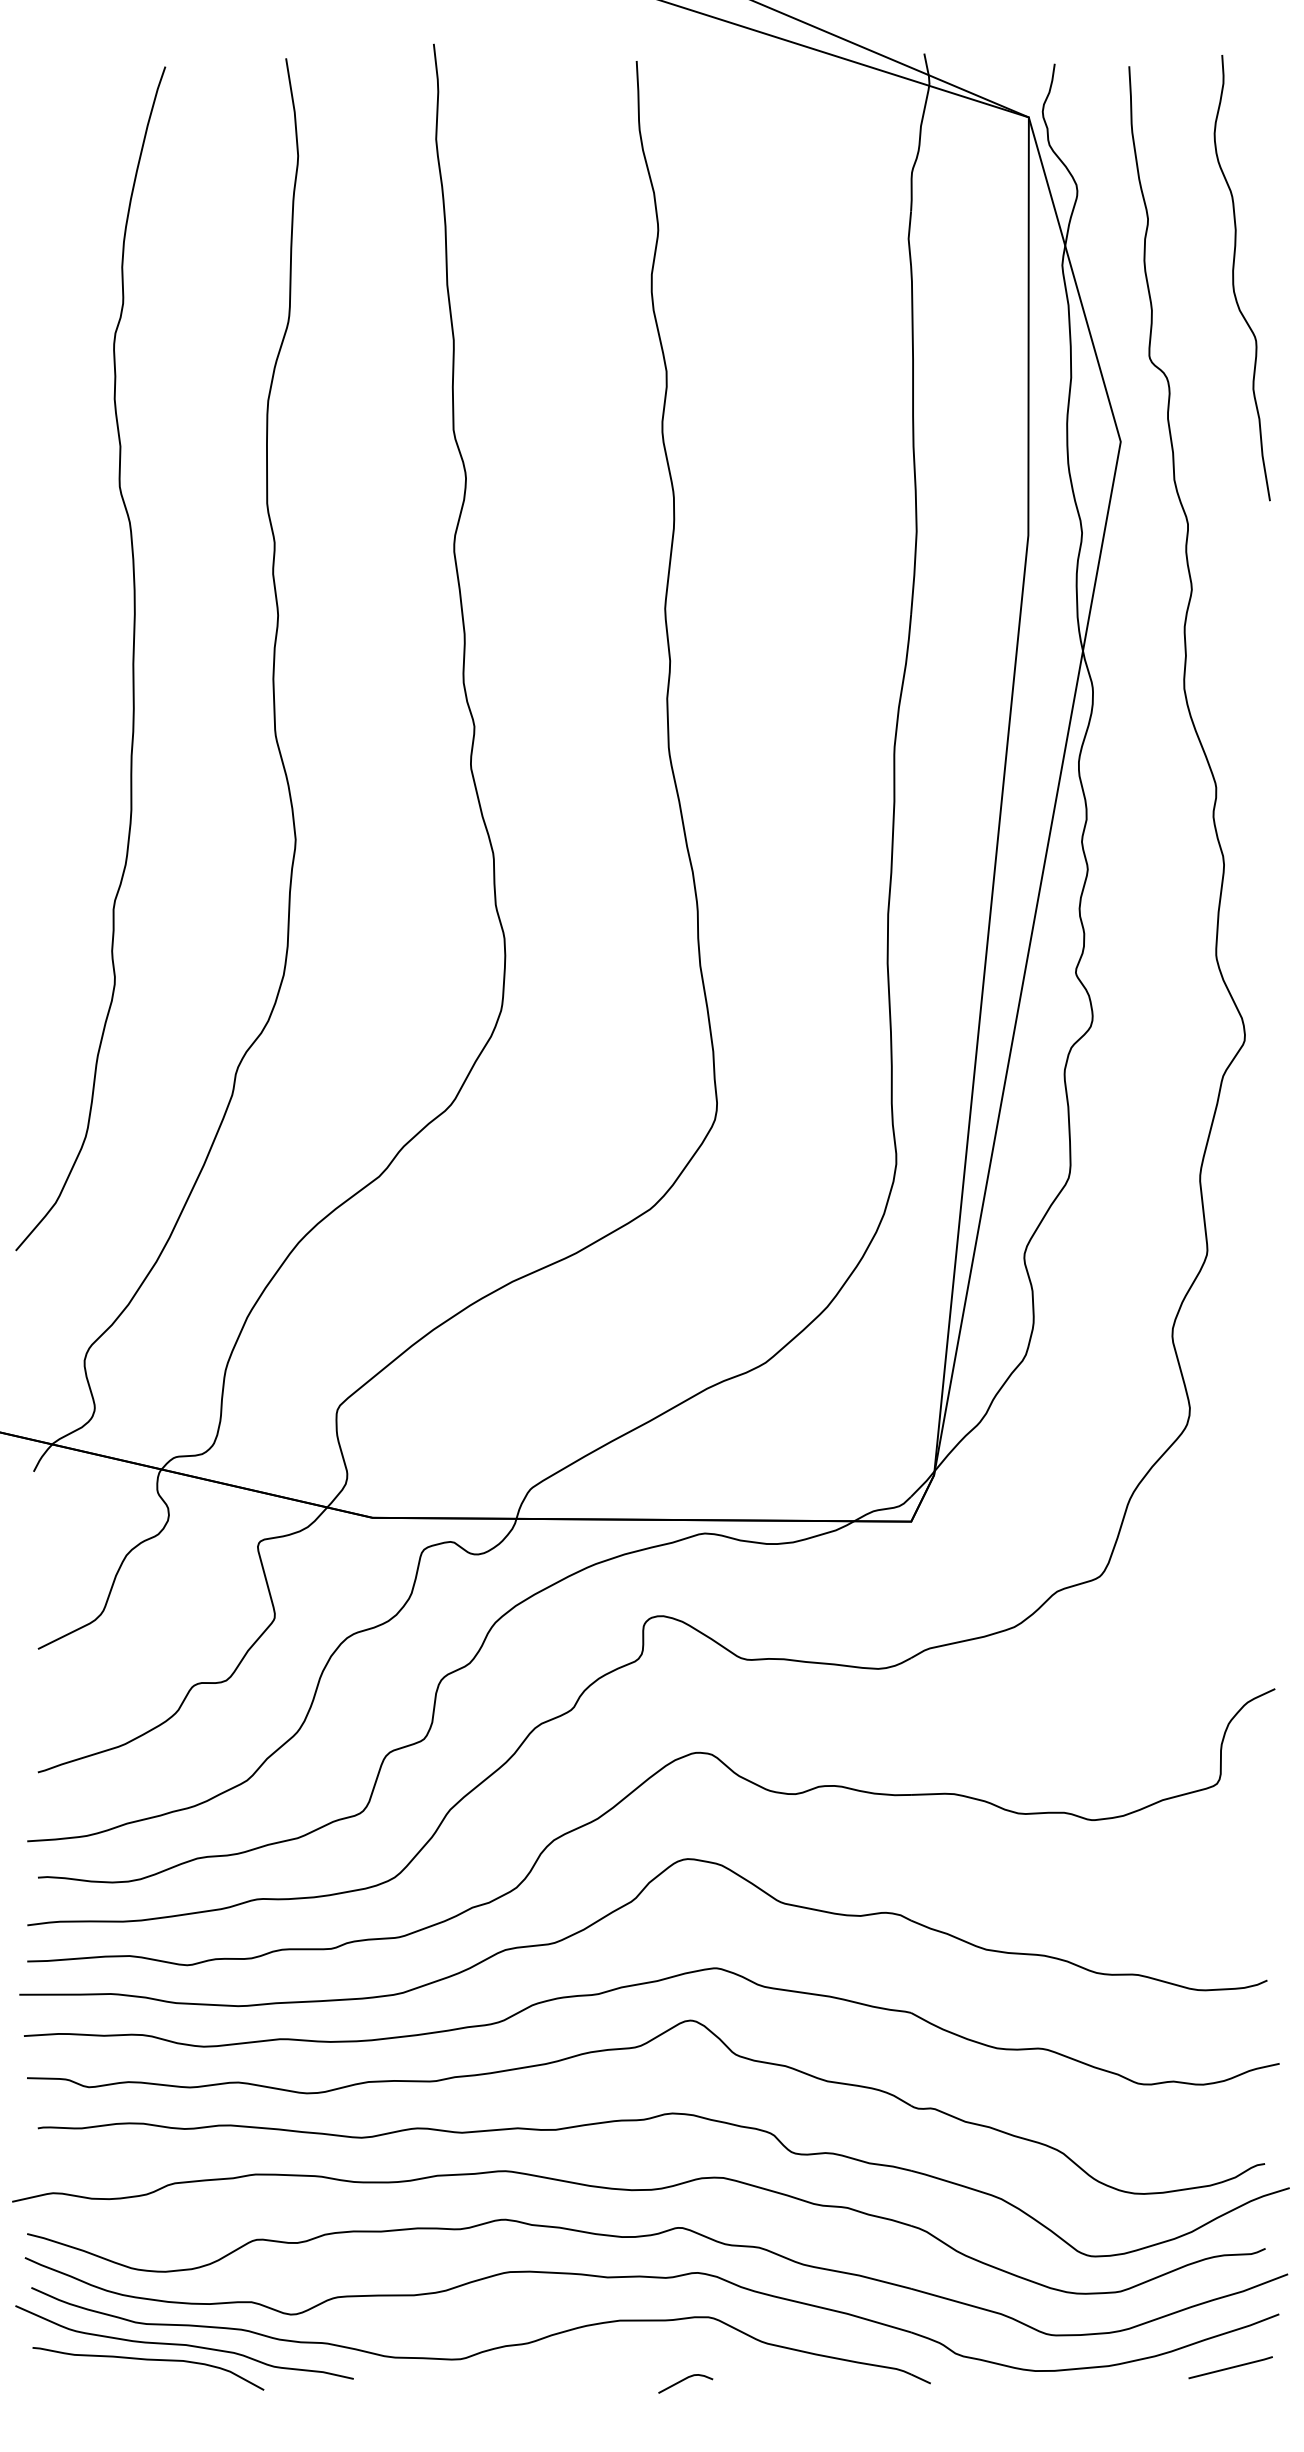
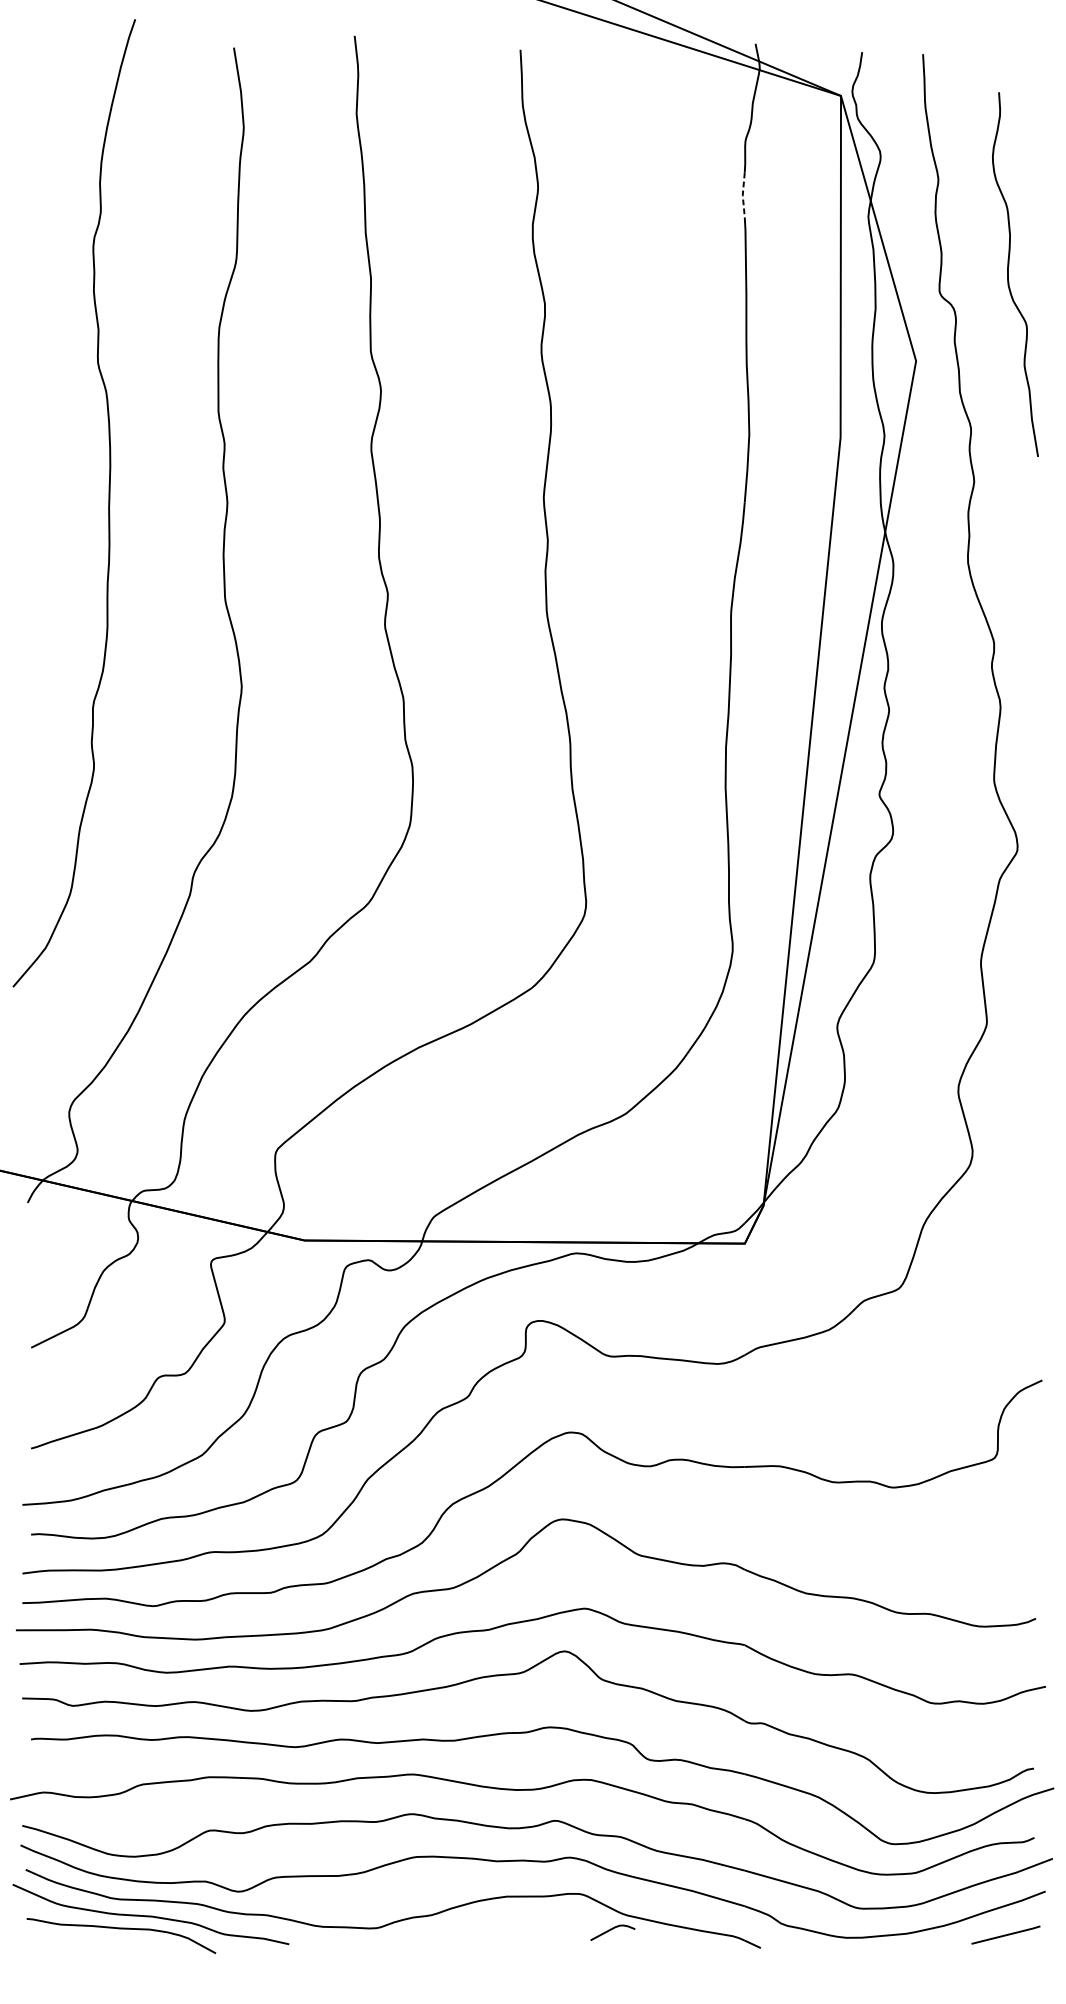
line: (908, 238) -> (742, 194), solid -> dashed
curve: (1234, 278) -> (1009, 275), moved
curve: (132, 658) -> (108, 503), moved
curve: (684, 2380) -> (611, 1930), moved

